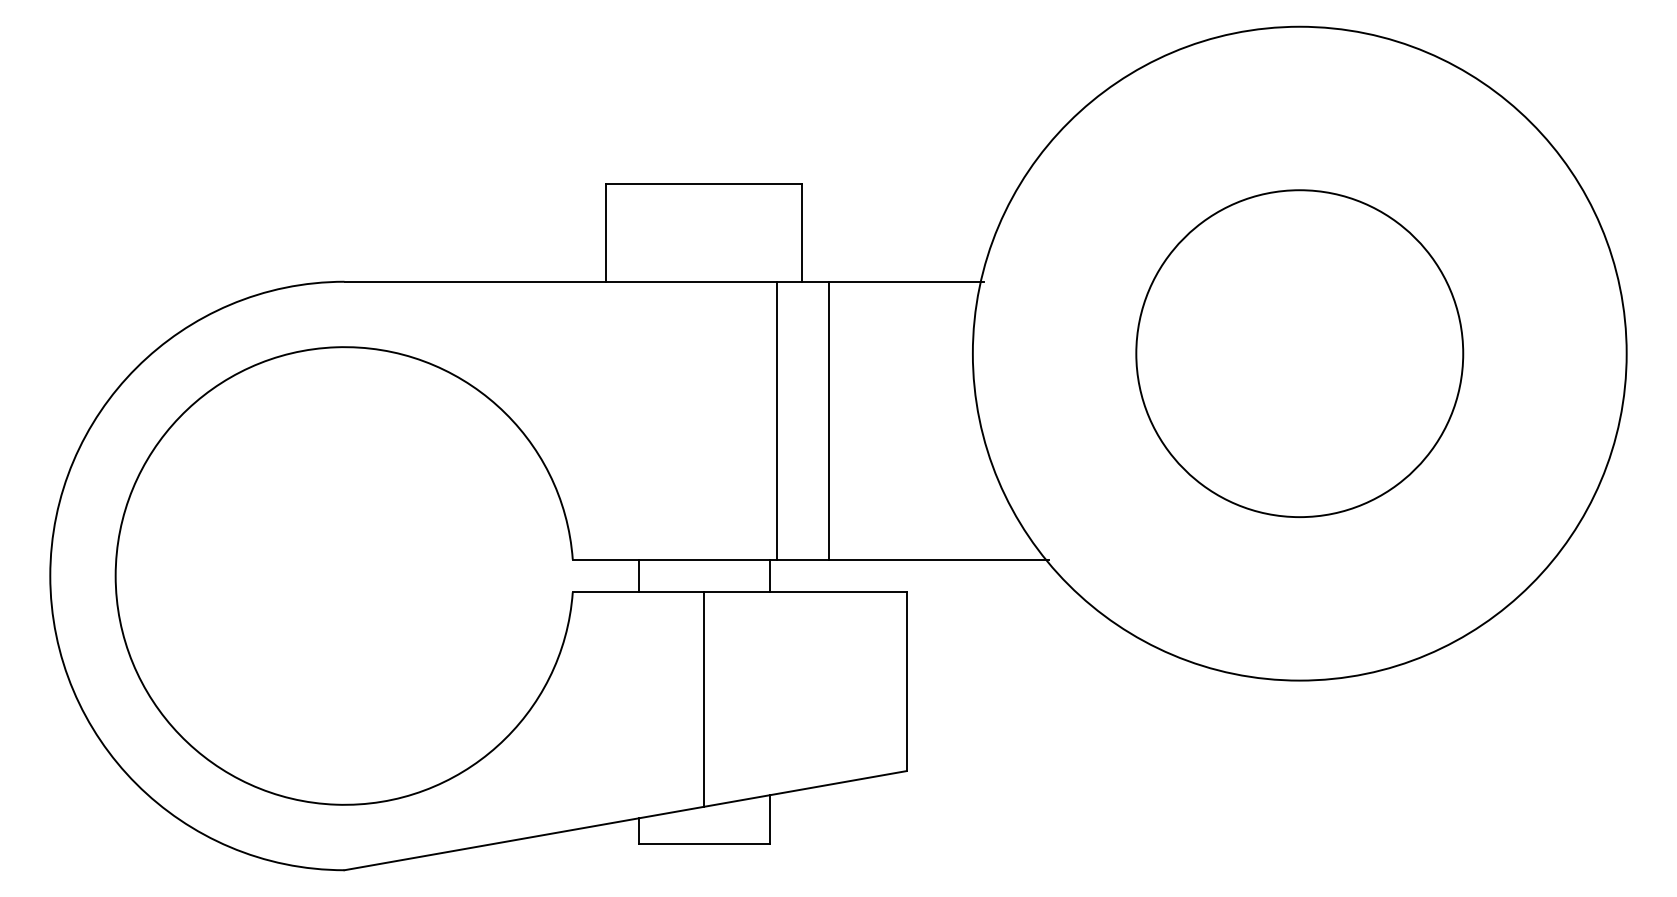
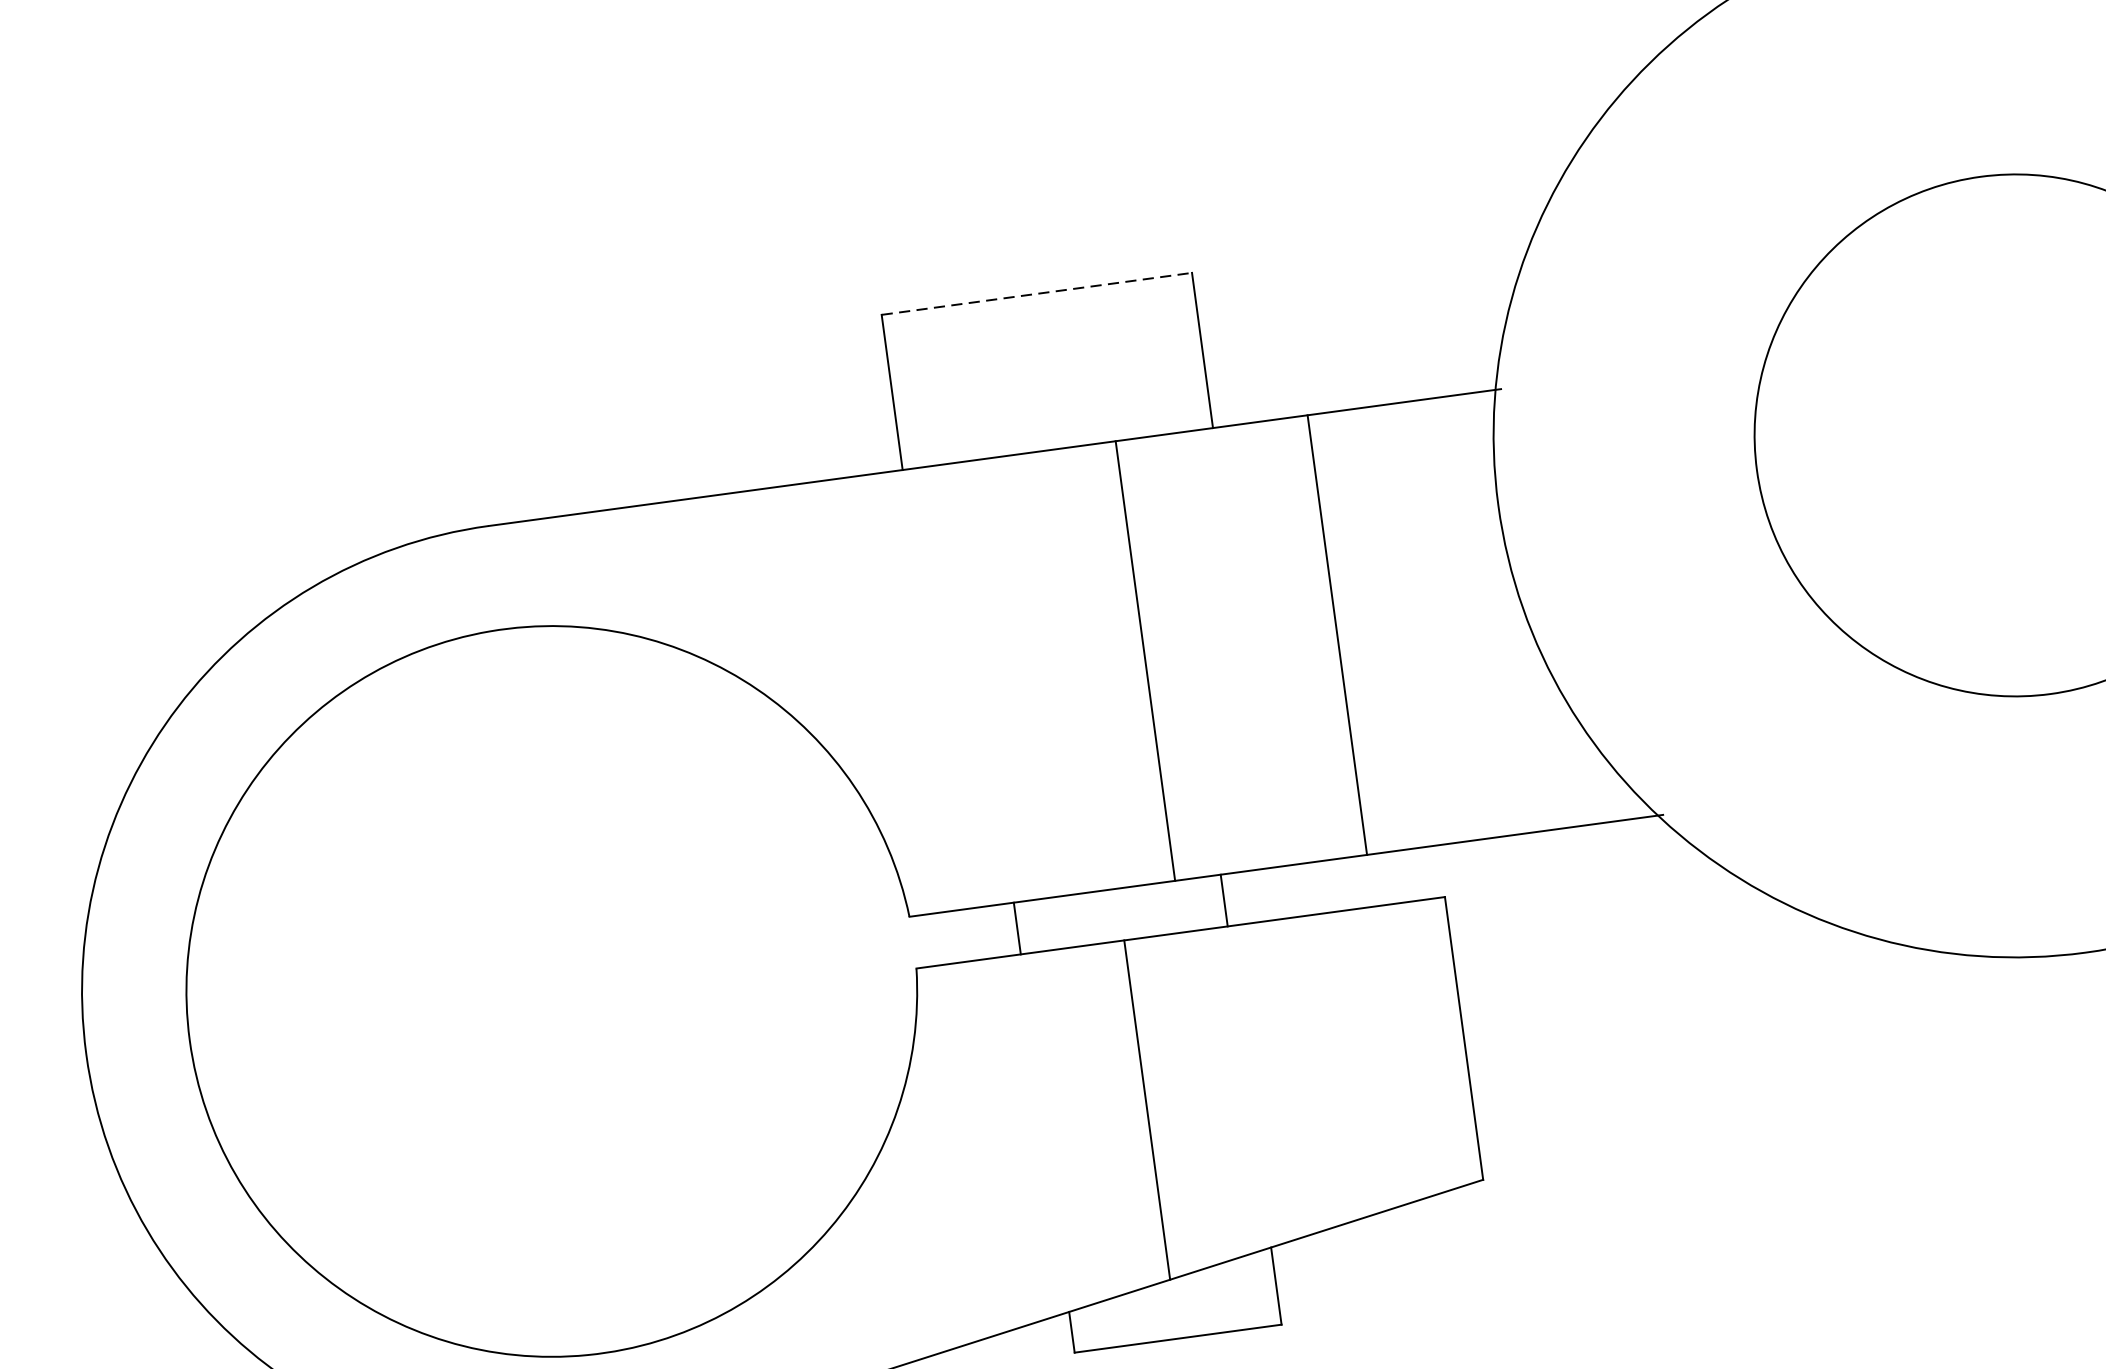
line: (704, 183) -> (1037, 293), solid -> dashed
line: (776, 420) -> (1145, 660), moved
line: (829, 420) -> (1338, 634), moved

